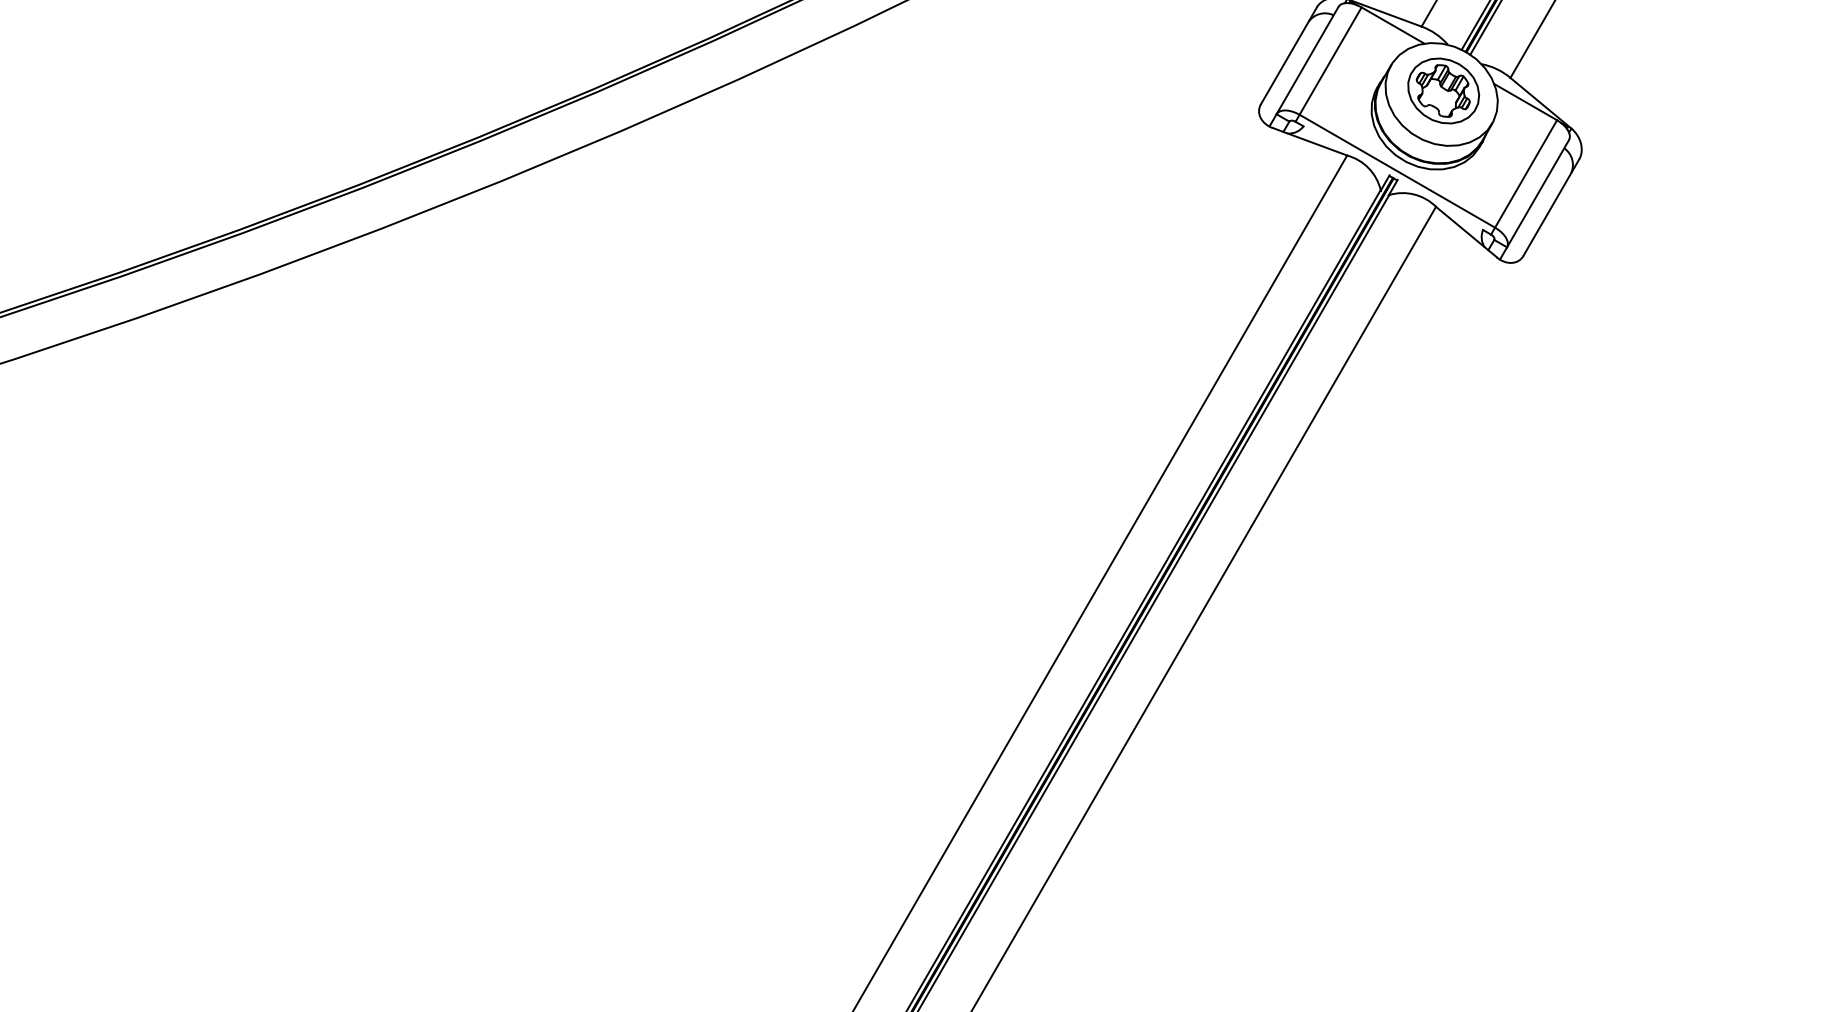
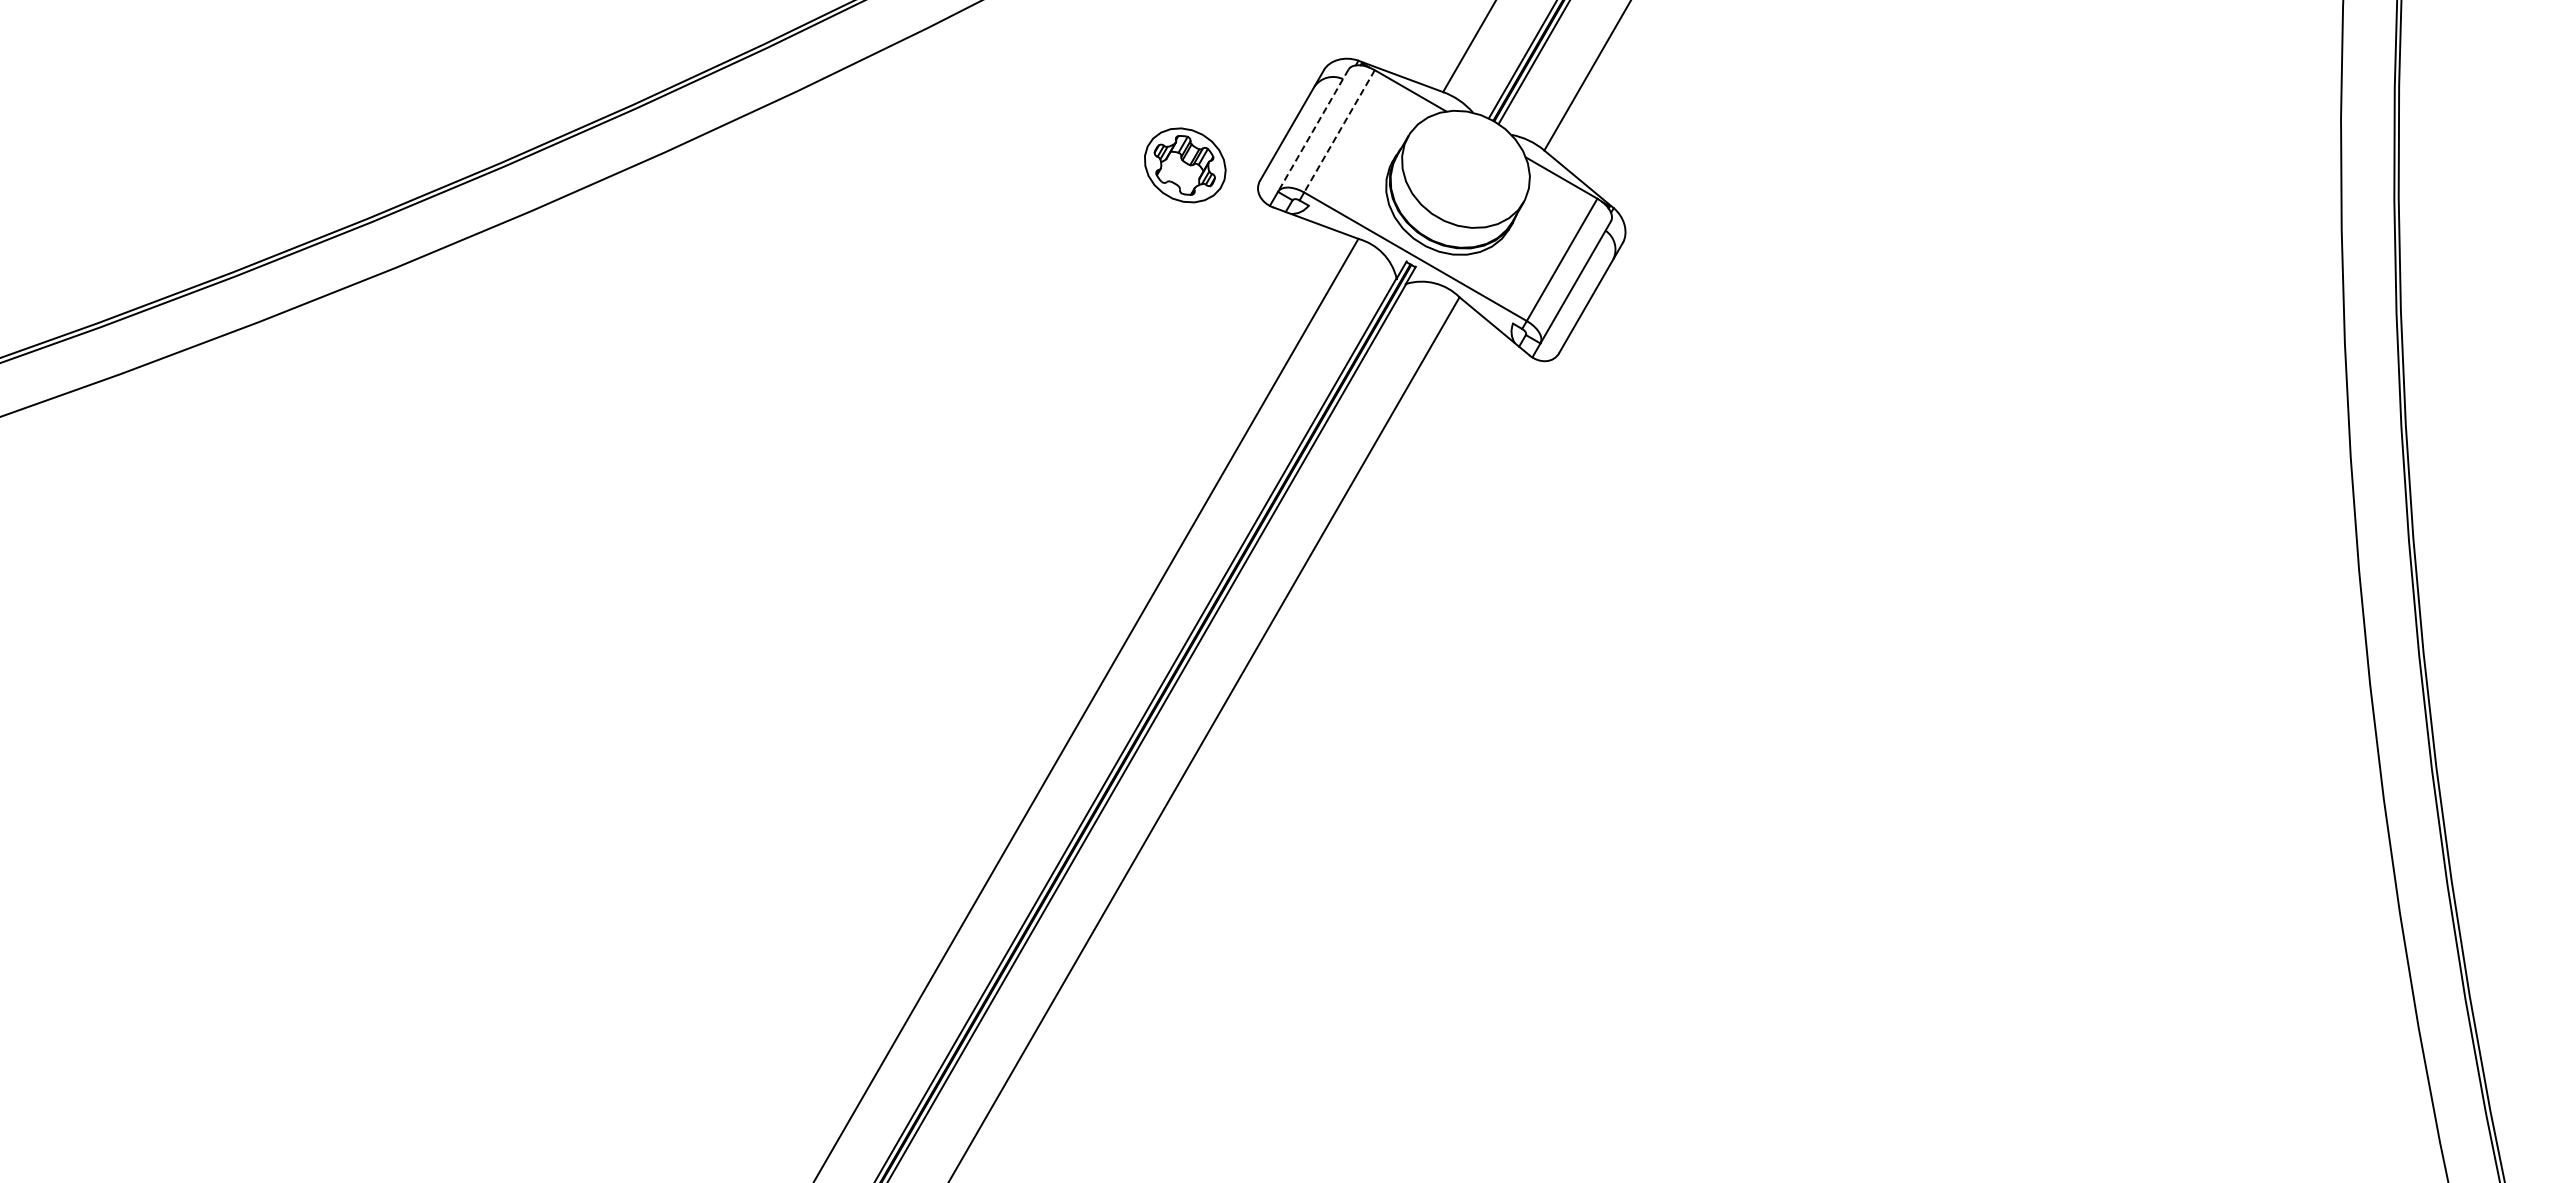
line: (1307, 60) -> (1313, 130), solid -> dashed
line: (1330, 61) -> (1339, 131), solid -> dashed
part: (1443, 91) -> (1185, 165), moved

